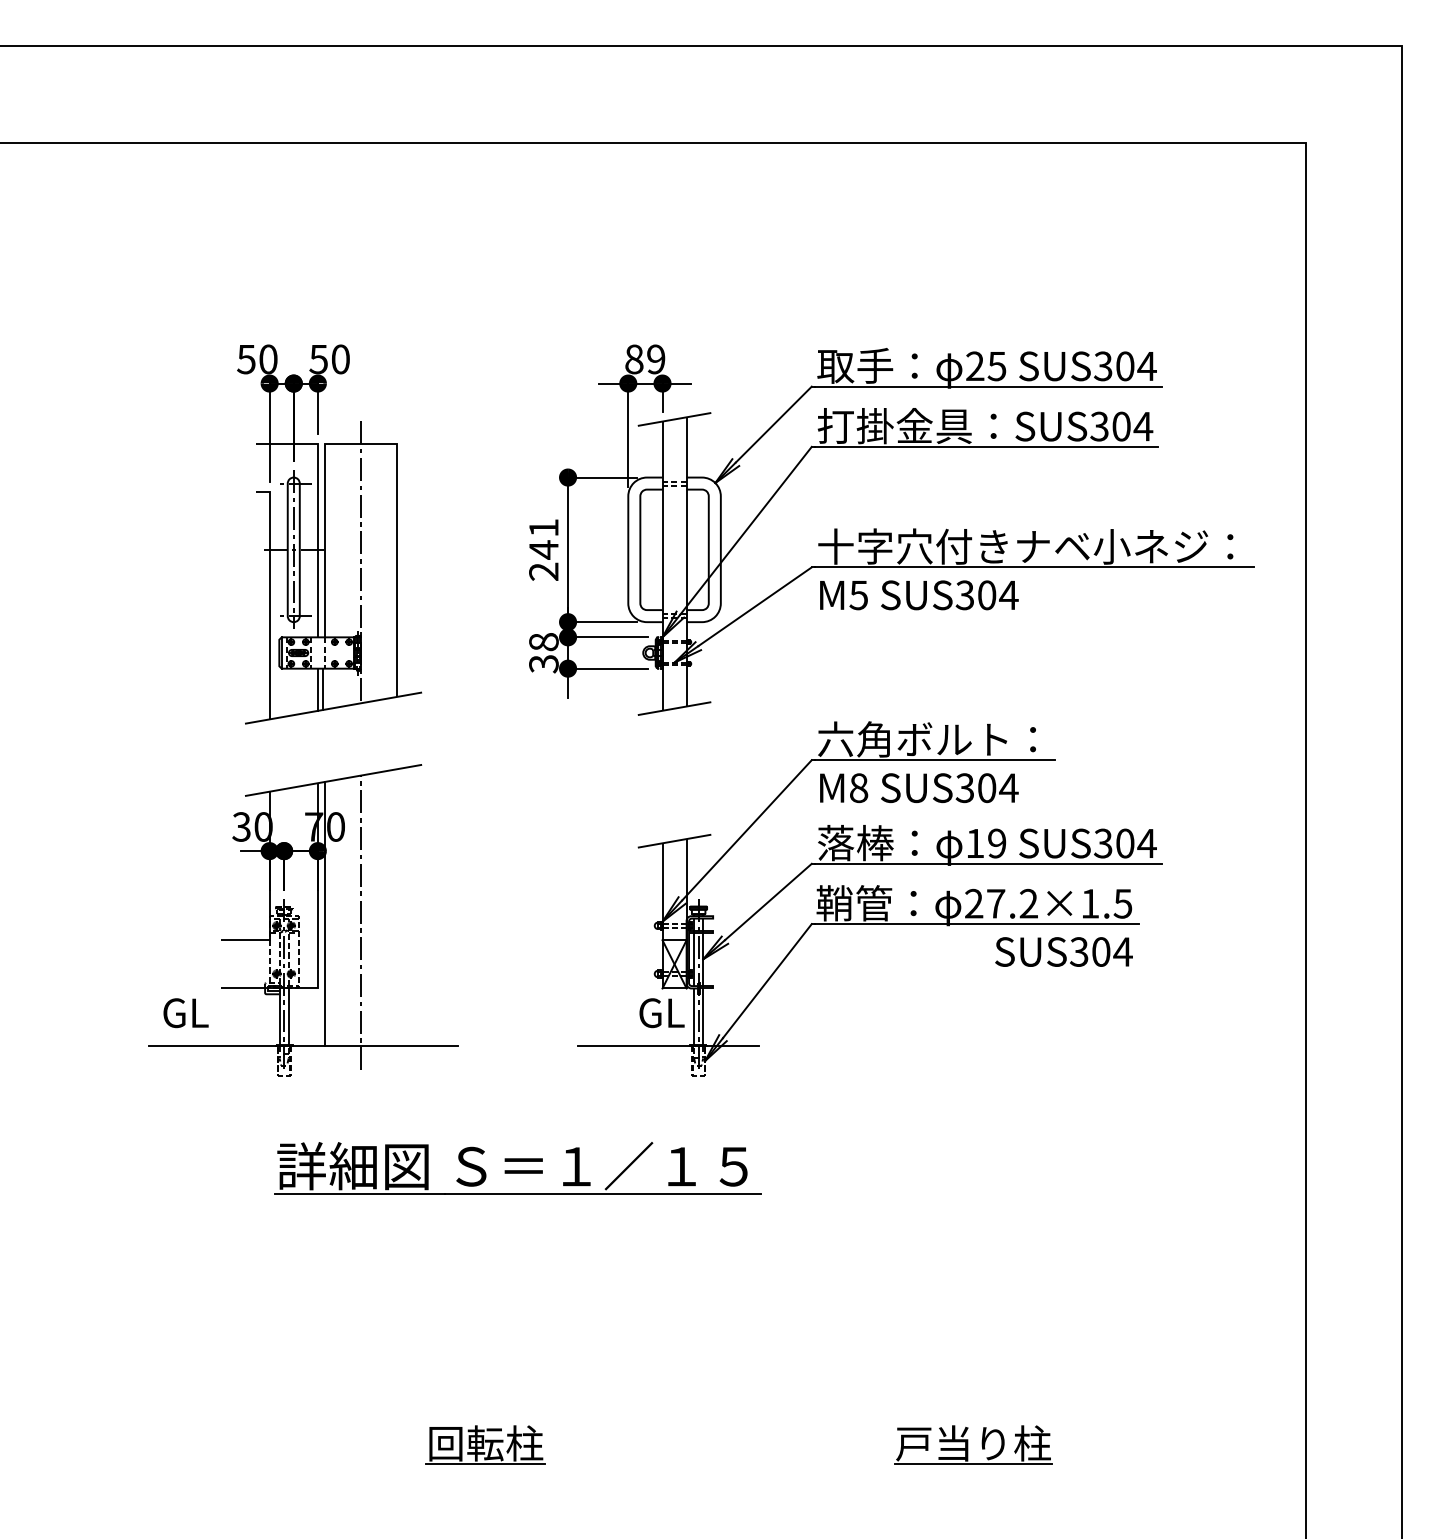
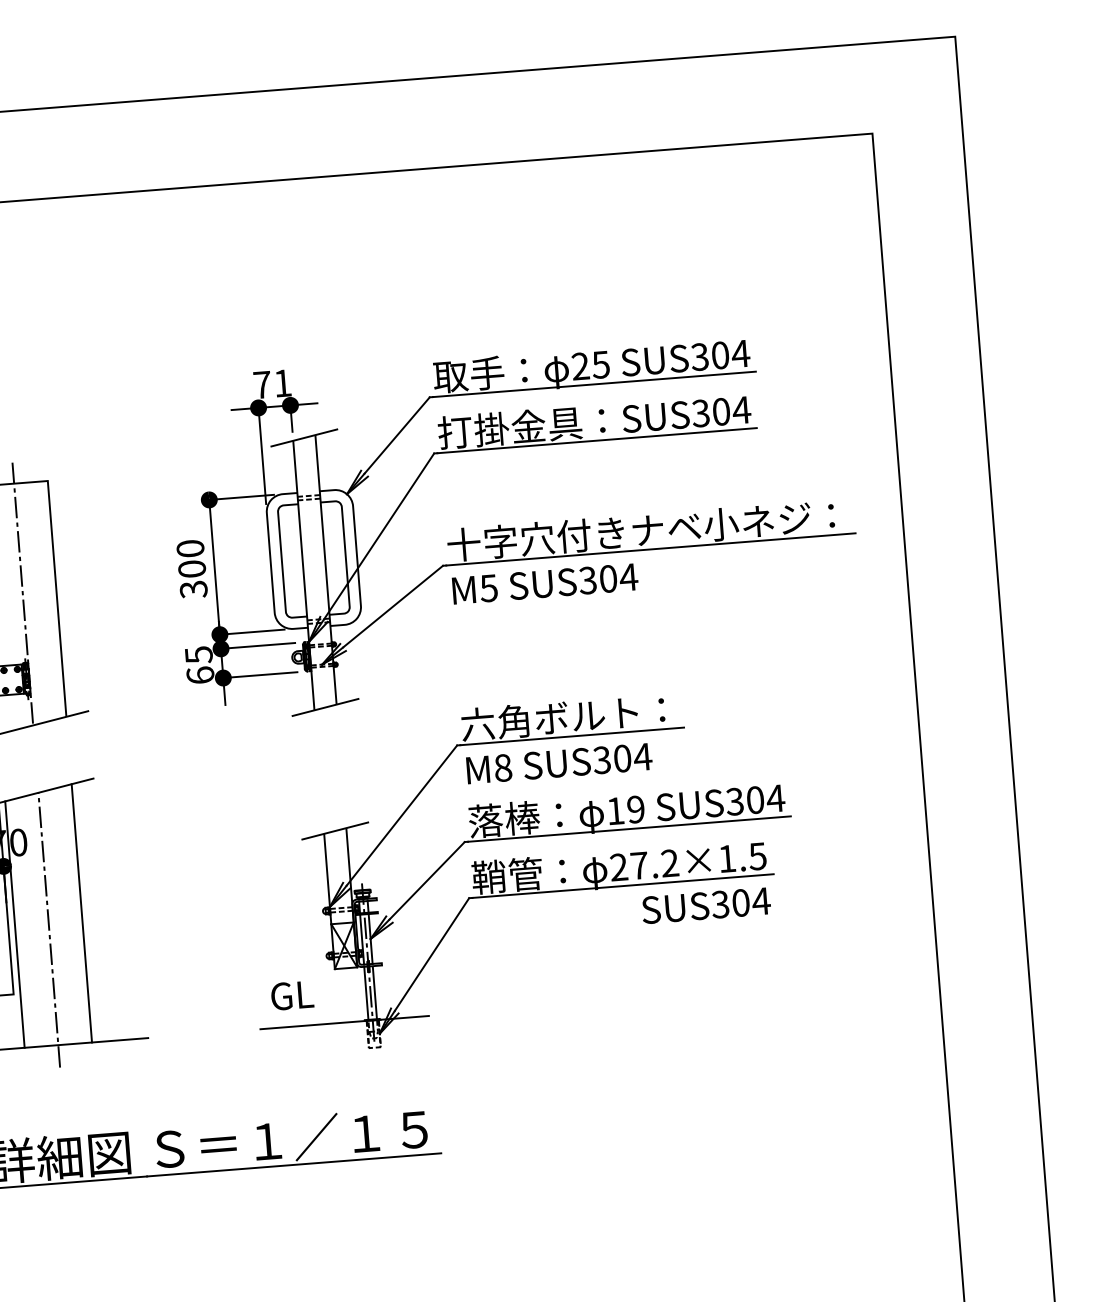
text: (645, 359) -> (272, 384), 89 -> 71
text: (543, 550) -> (191, 569), 241 -> 300
text: (543, 653) -> (199, 665), 38 -> 65
line: (397, 907) -> (81, 913), added
text: (661, 1013) -> (291, 995), moved

